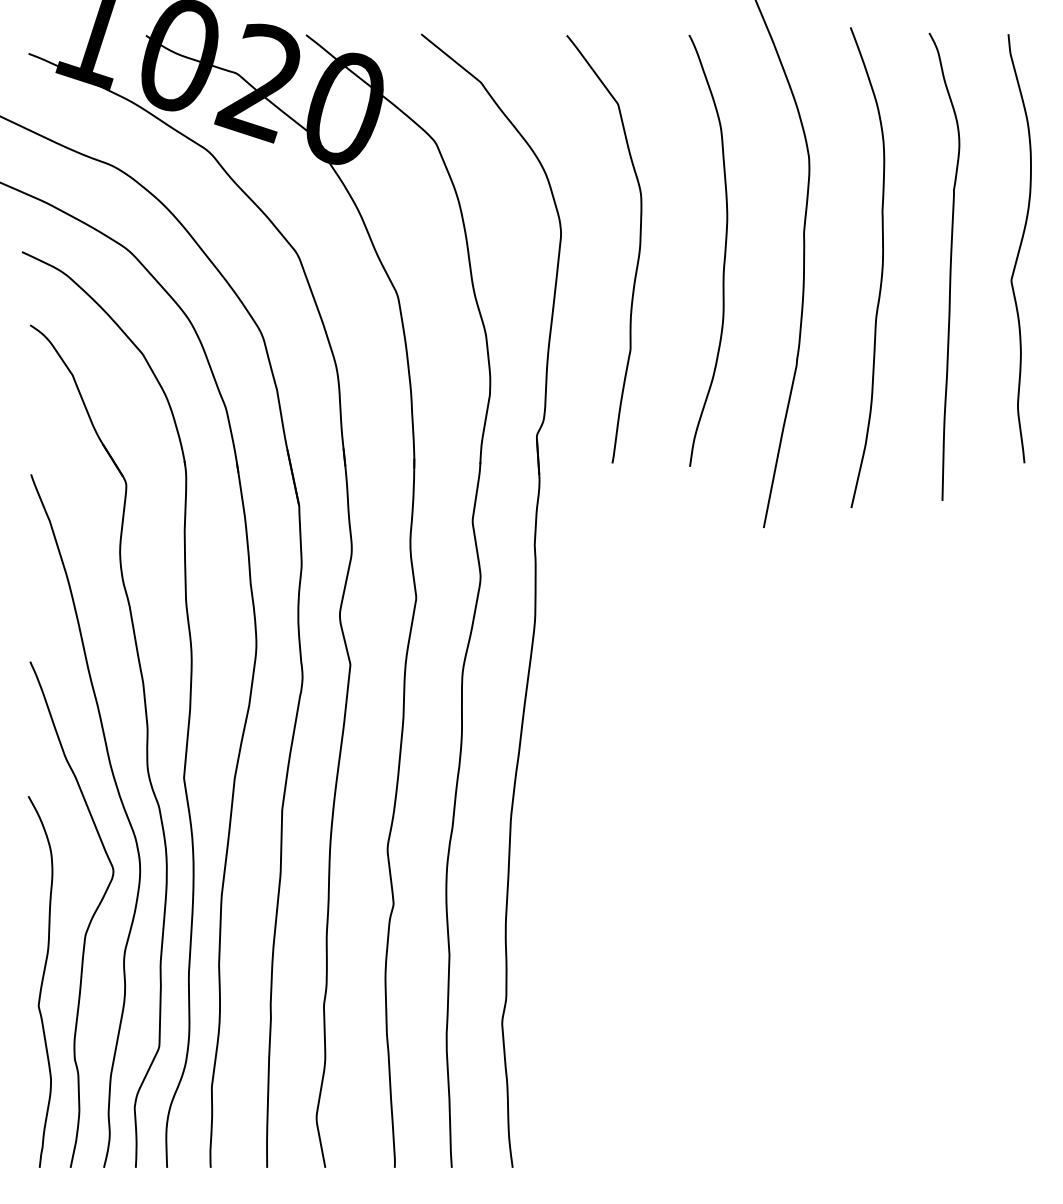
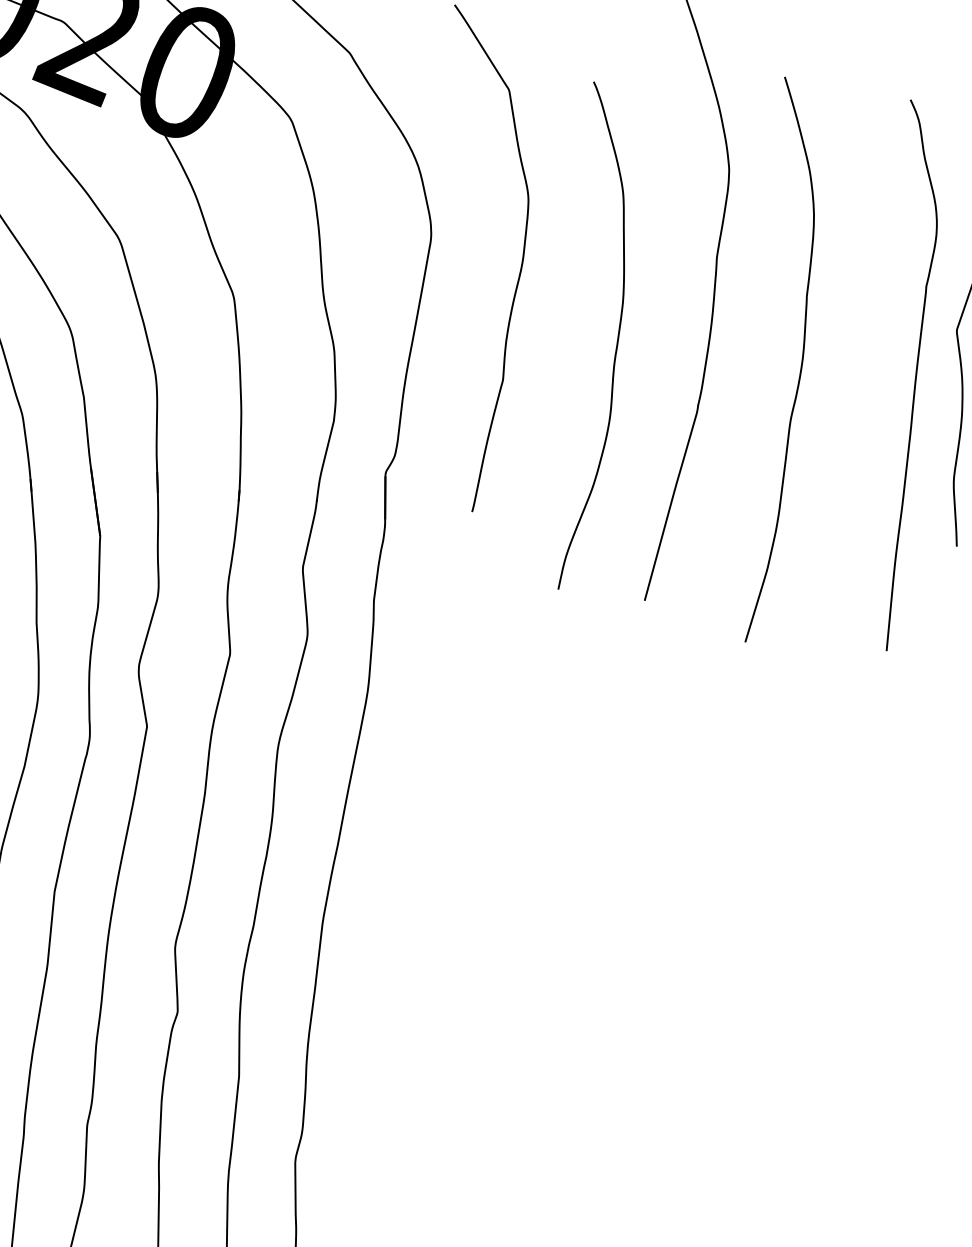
curve: (724, 250) -> (617, 338), moved
curve: (949, 266) -> (914, 376), moved
curve: (881, 267) -> (801, 361), moved

